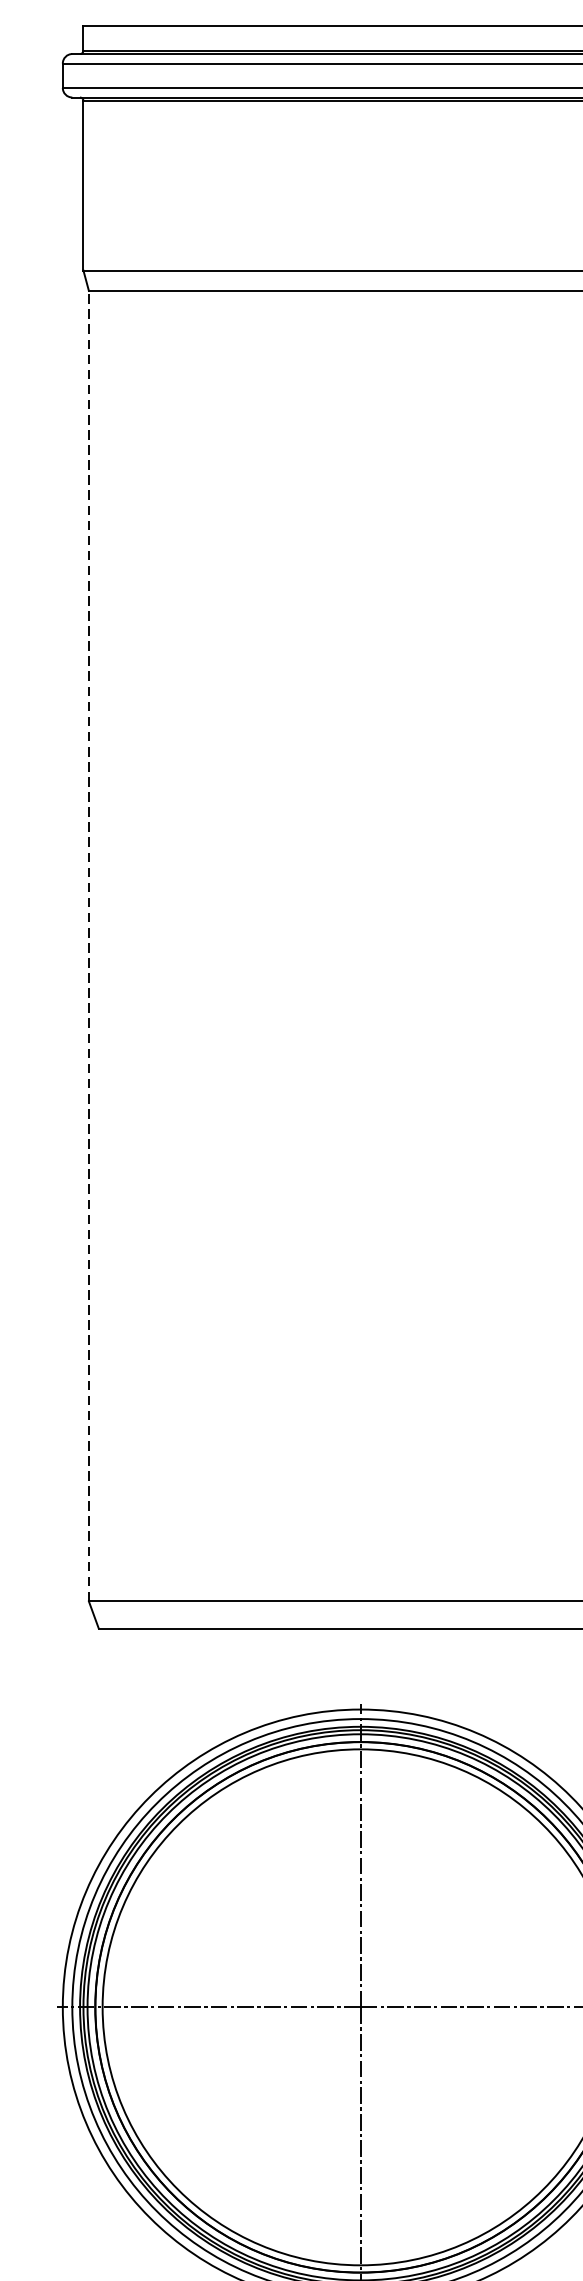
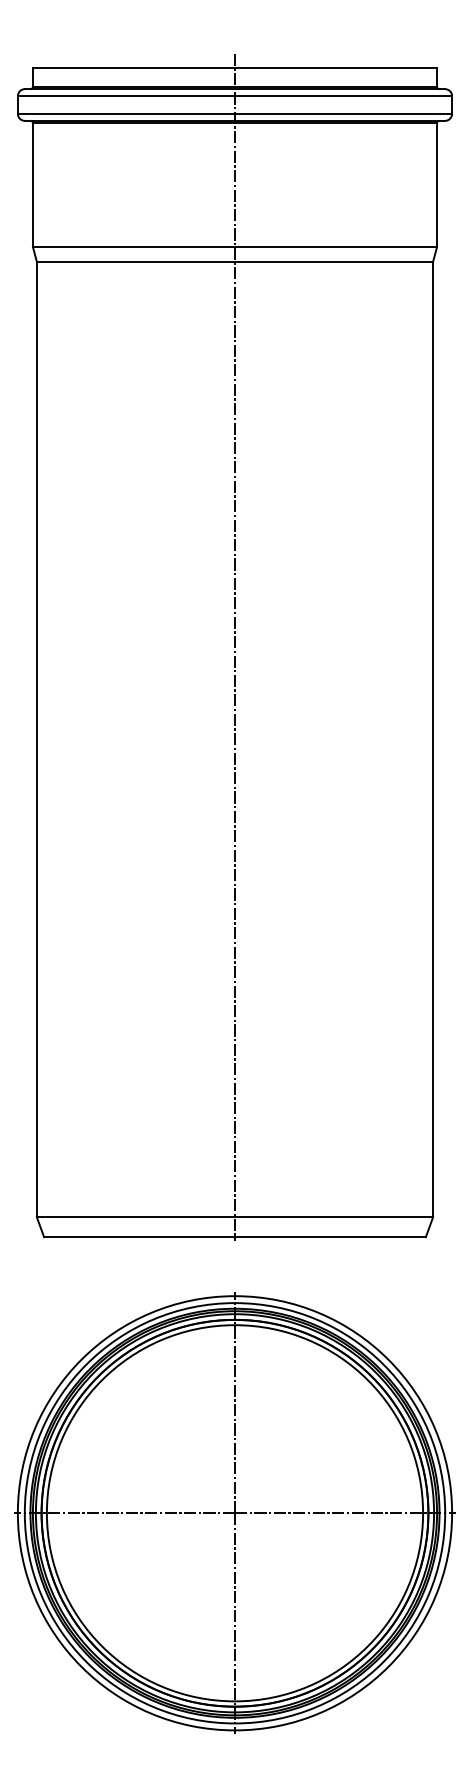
line: (361, 819) -> (235, 647), added
line: (88, 946) -> (36, 739), dashed -> solid

